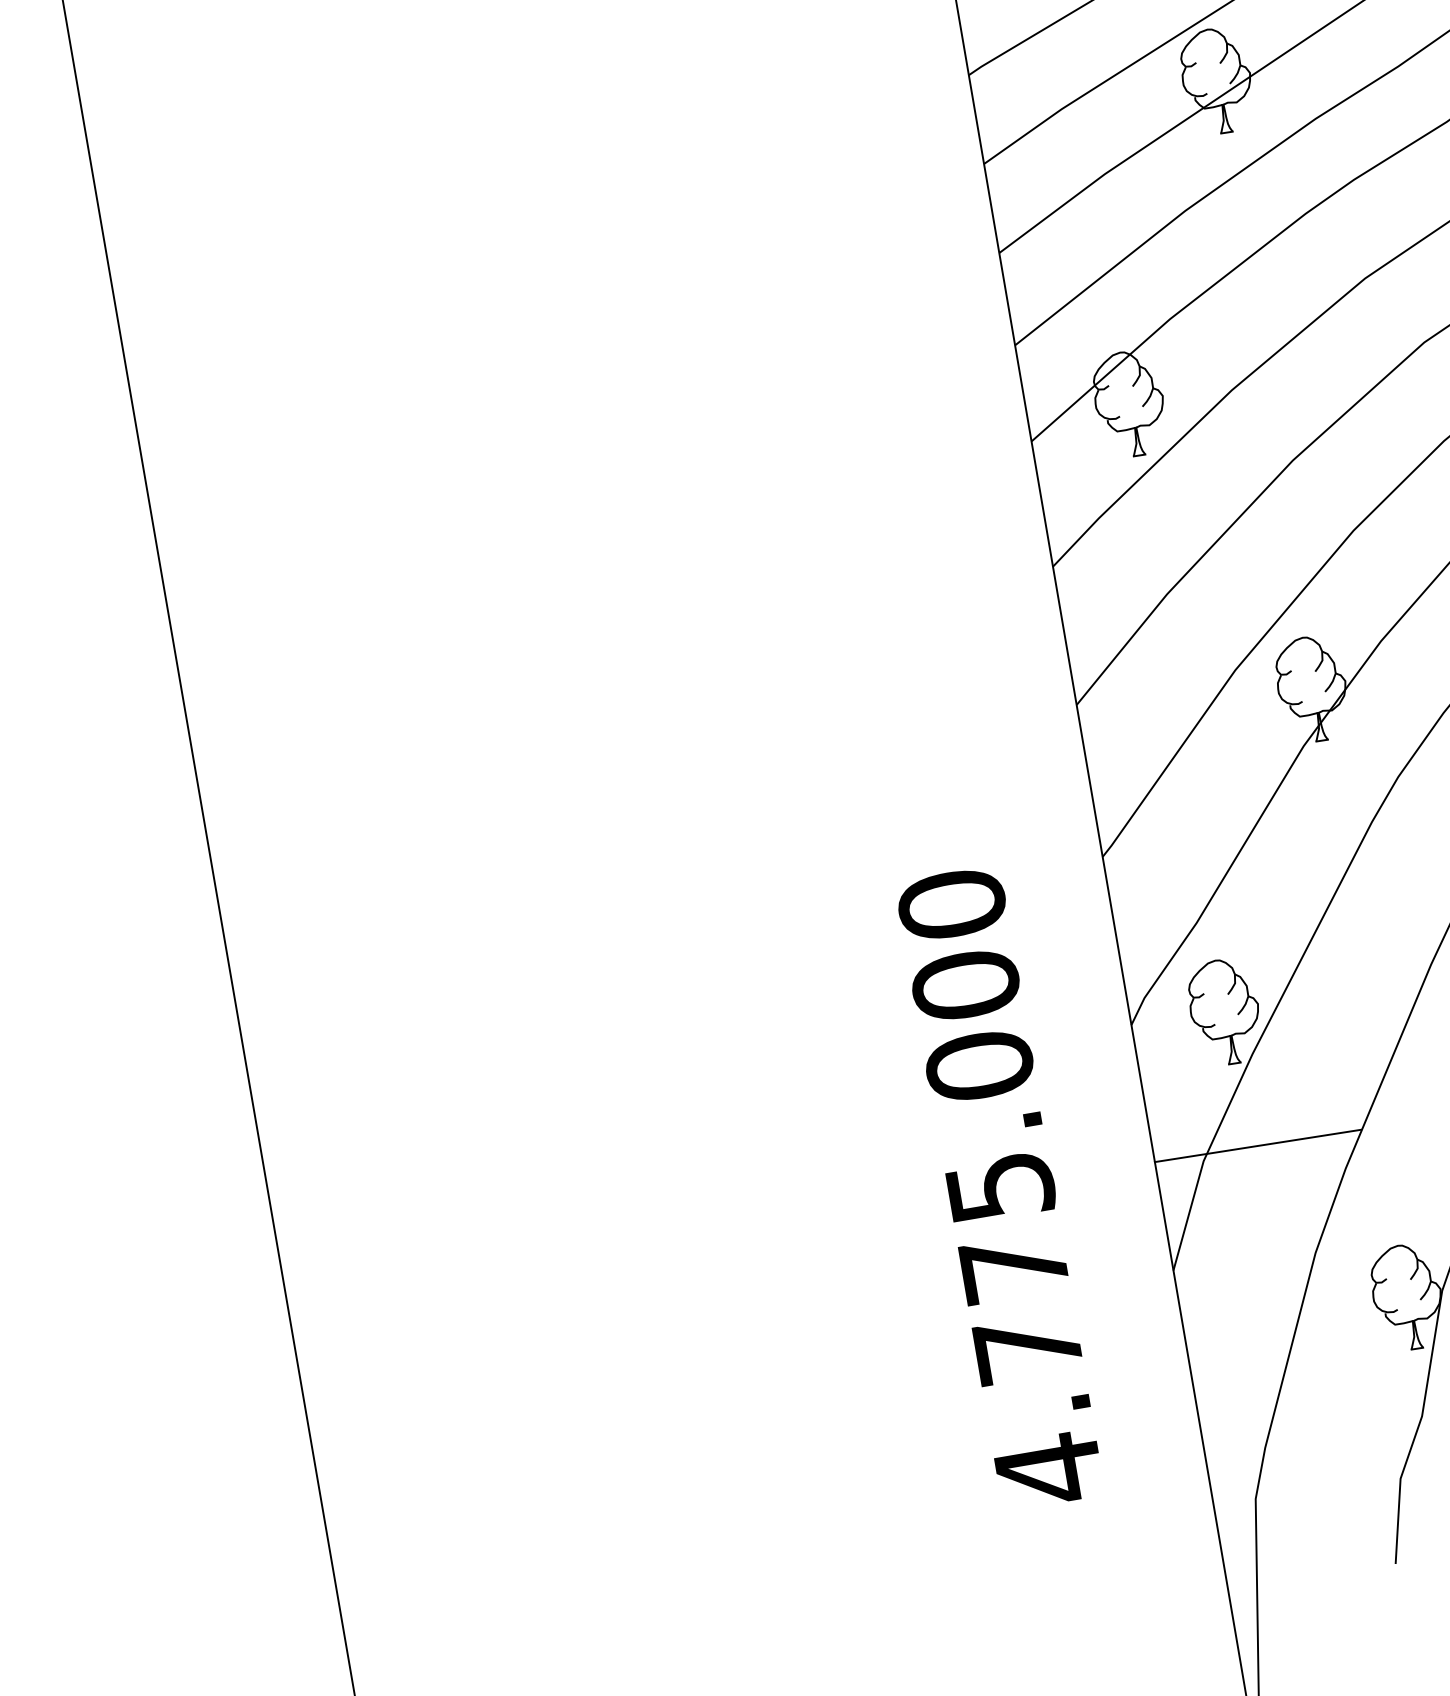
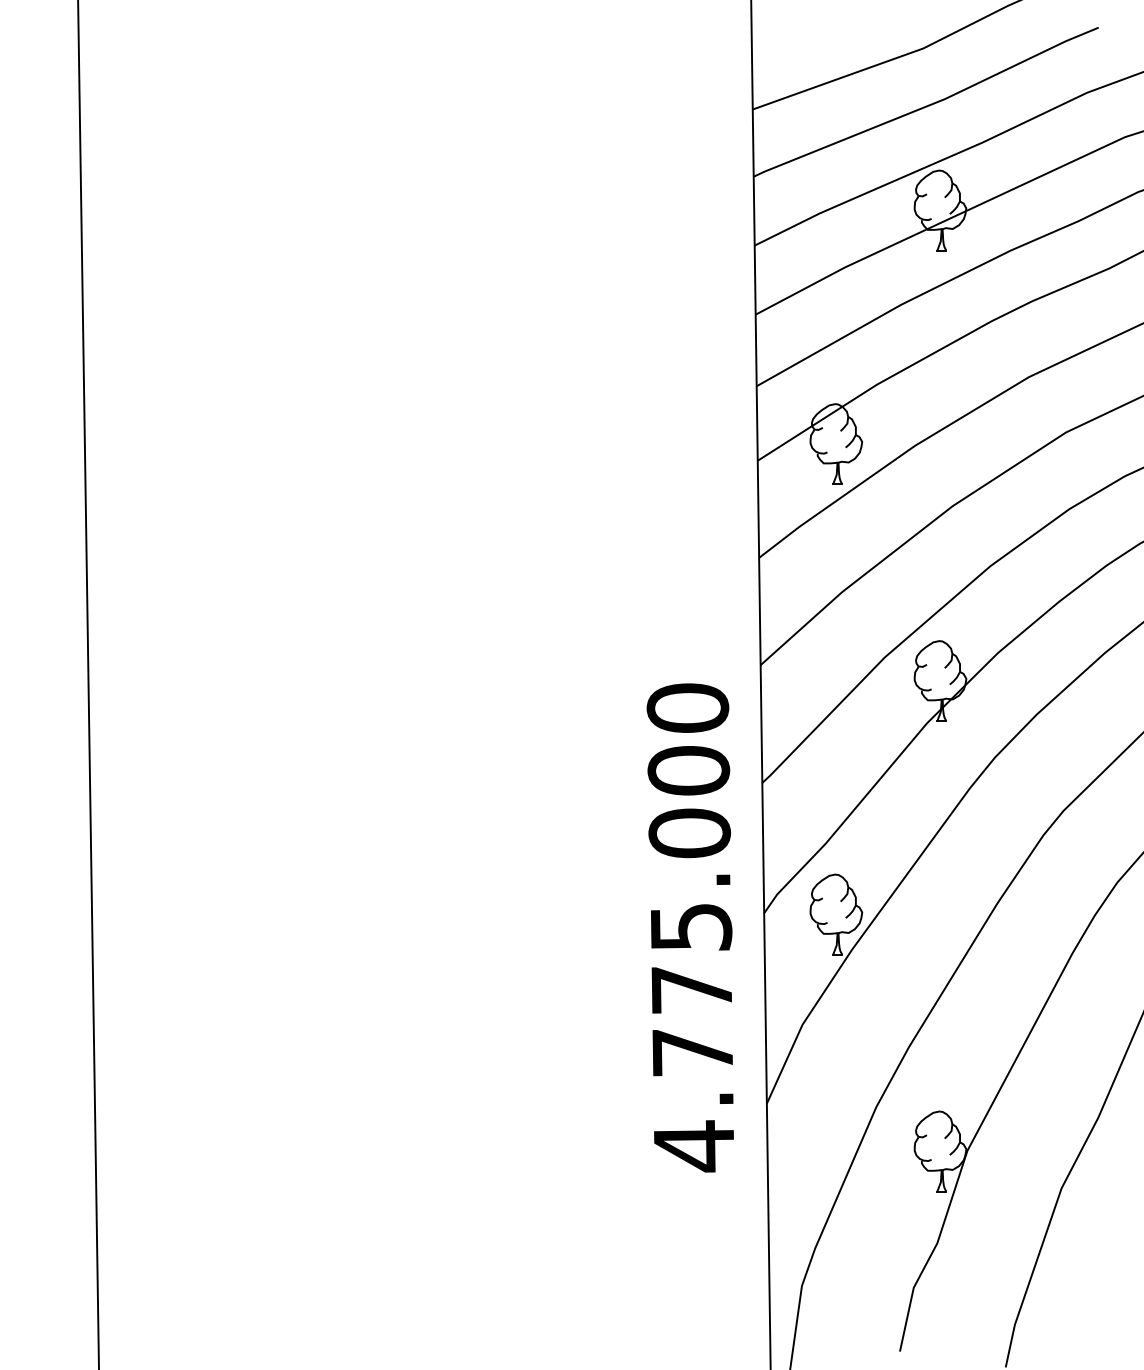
line: (1258, 1145) -> (845, 1019), removed
text: (998, 1187) -> (689, 927), moved

